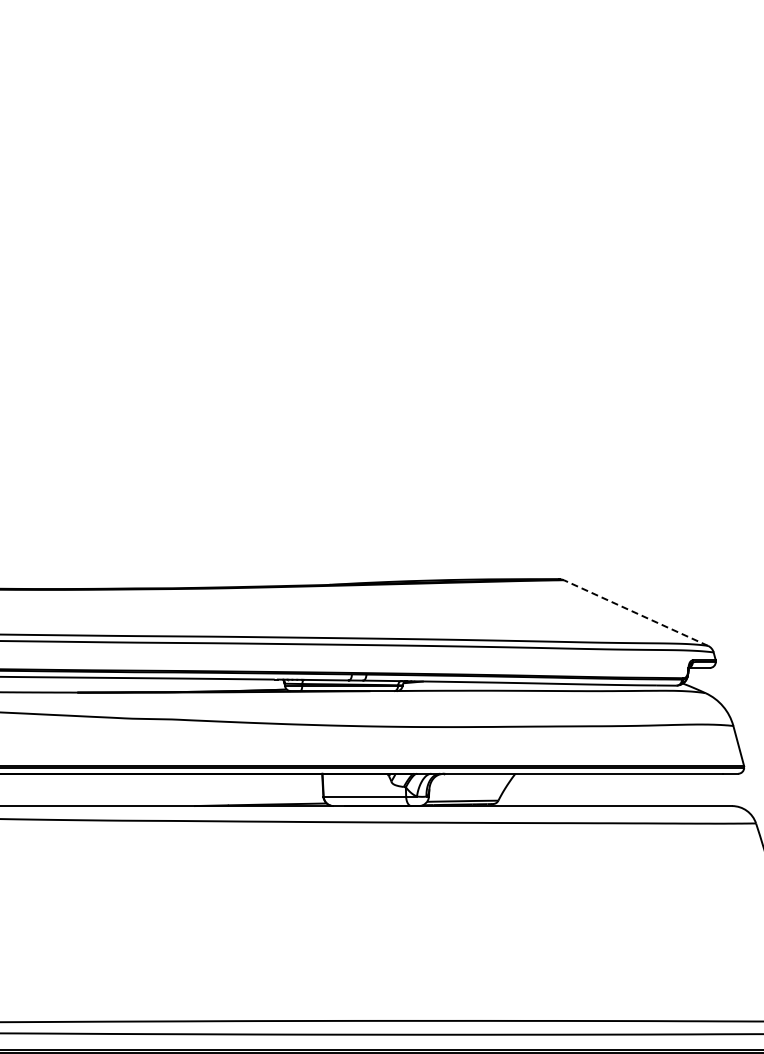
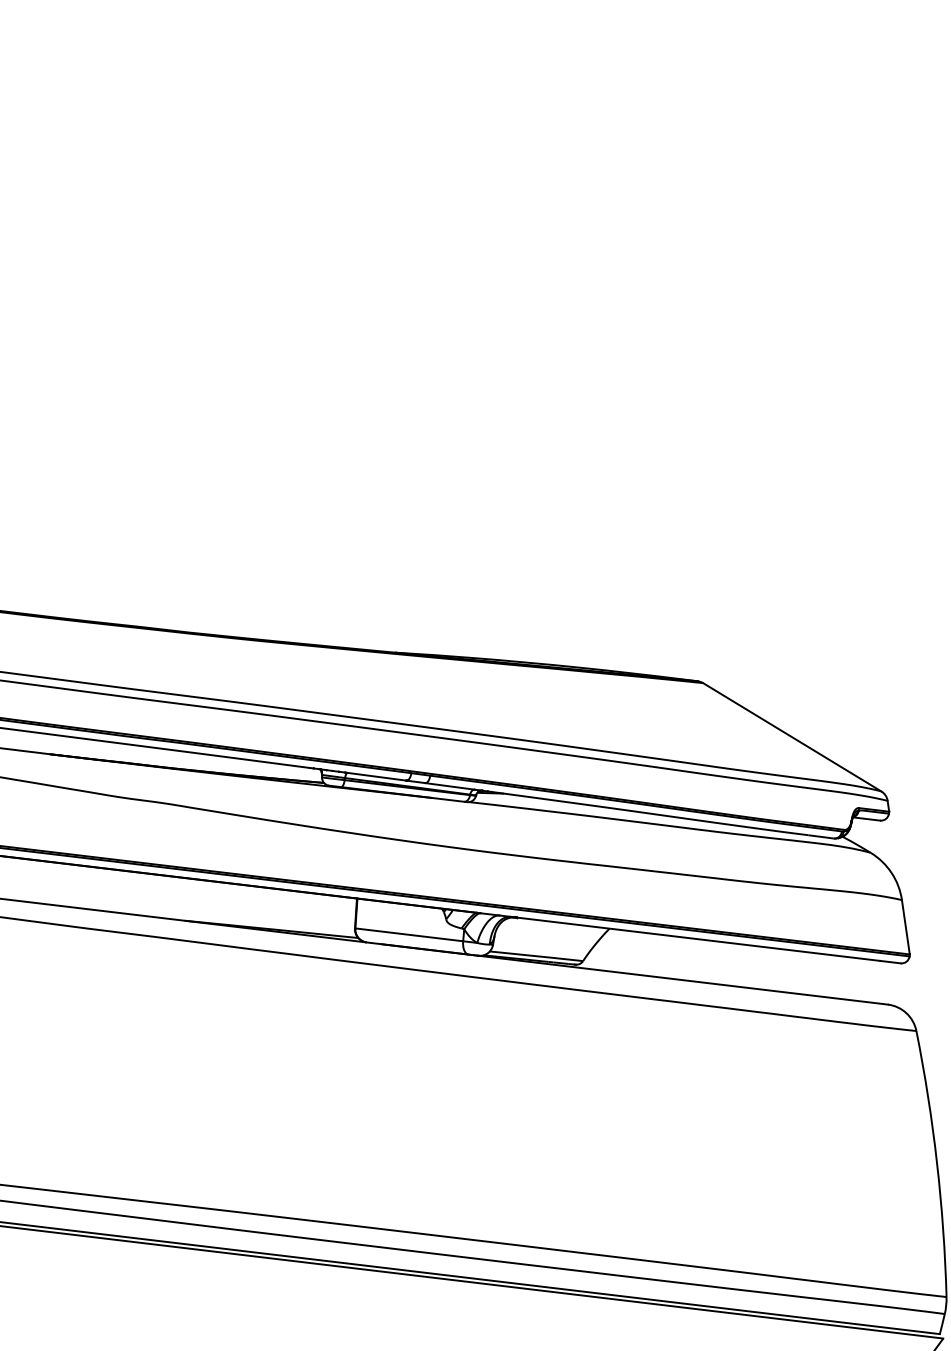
line: (635, 612) -> (791, 736), dashed -> solid

